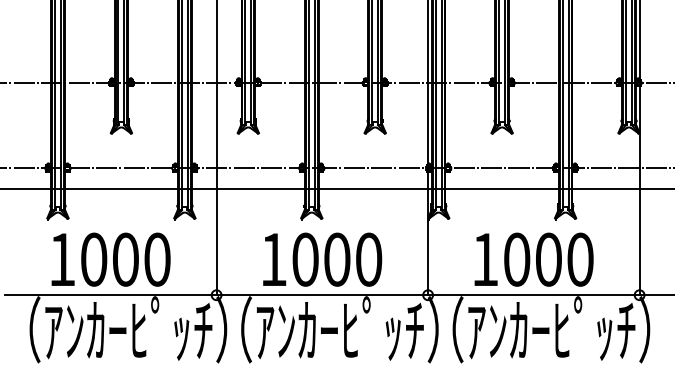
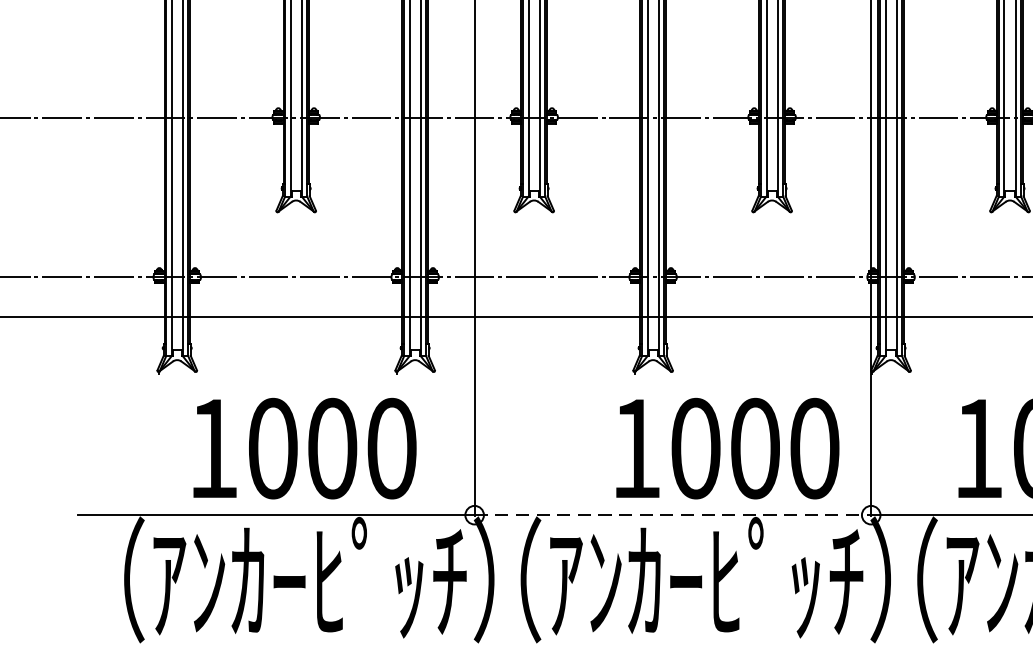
text: (110, 259) -> (303, 448), moved
text: (322, 259) -> (727, 448), moved
line: (322, 295) -> (673, 515), solid -> dashed

